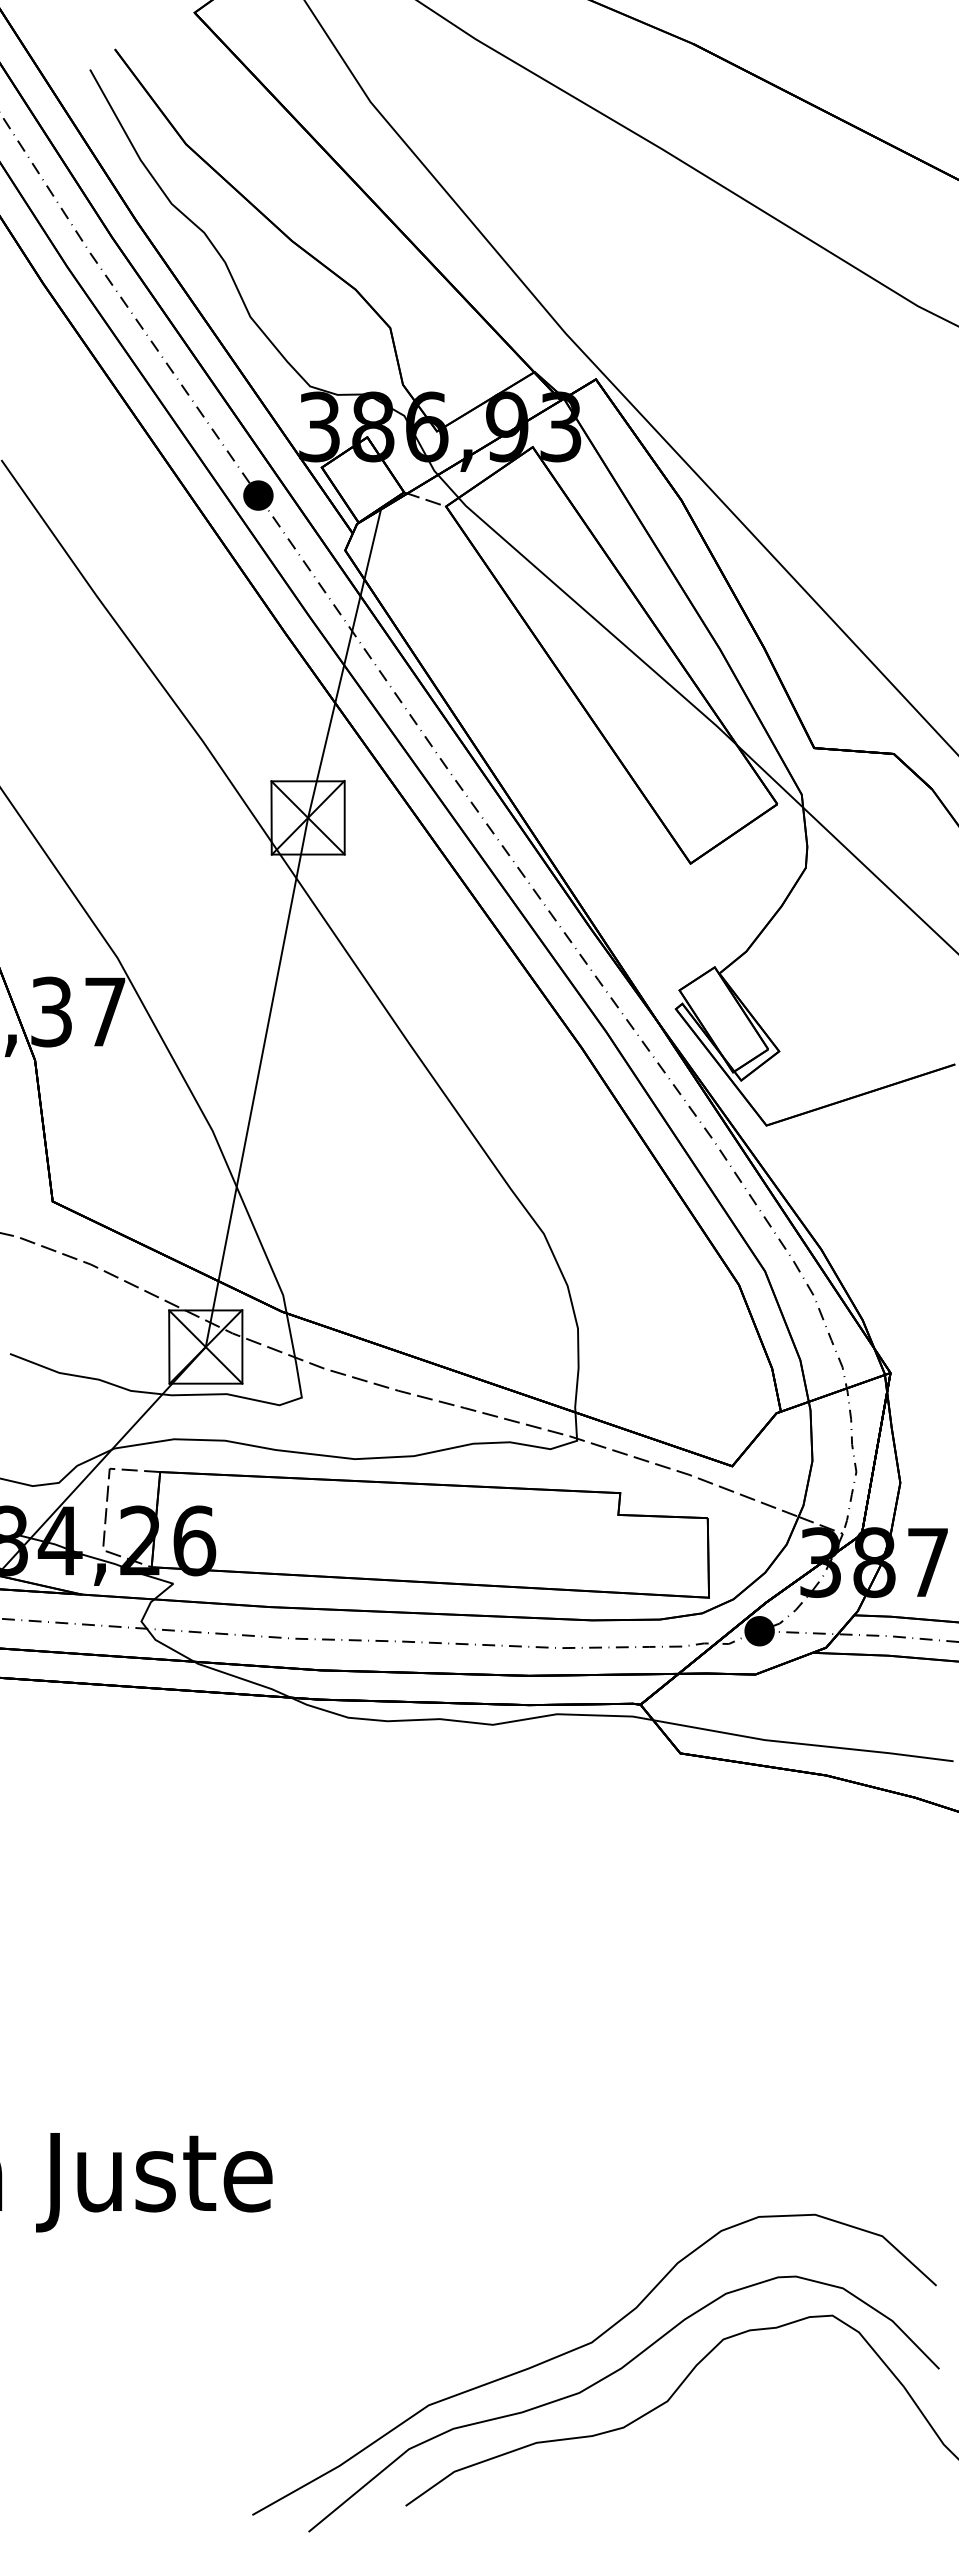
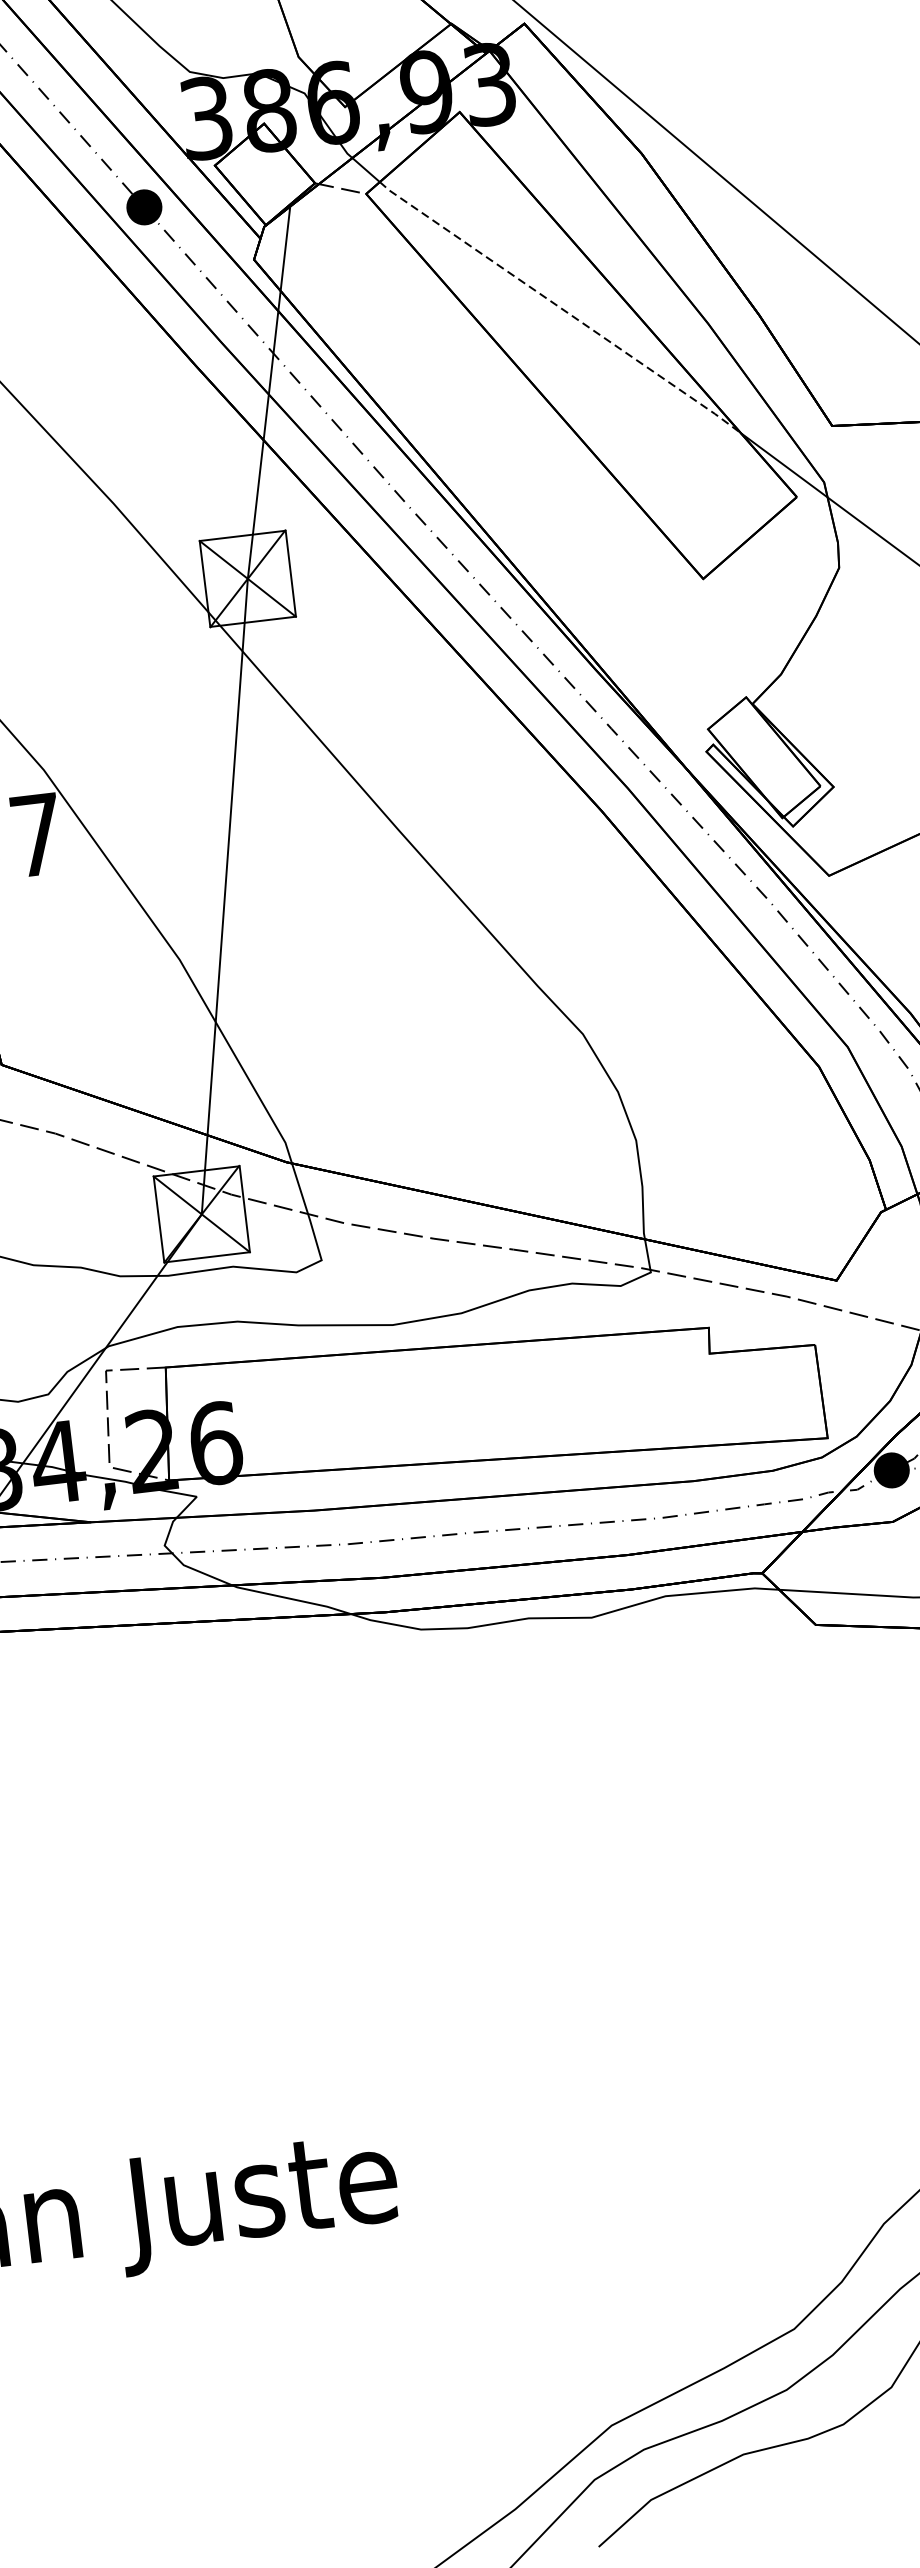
line: (598, 622) -> (561, 308), solid -> dashed

